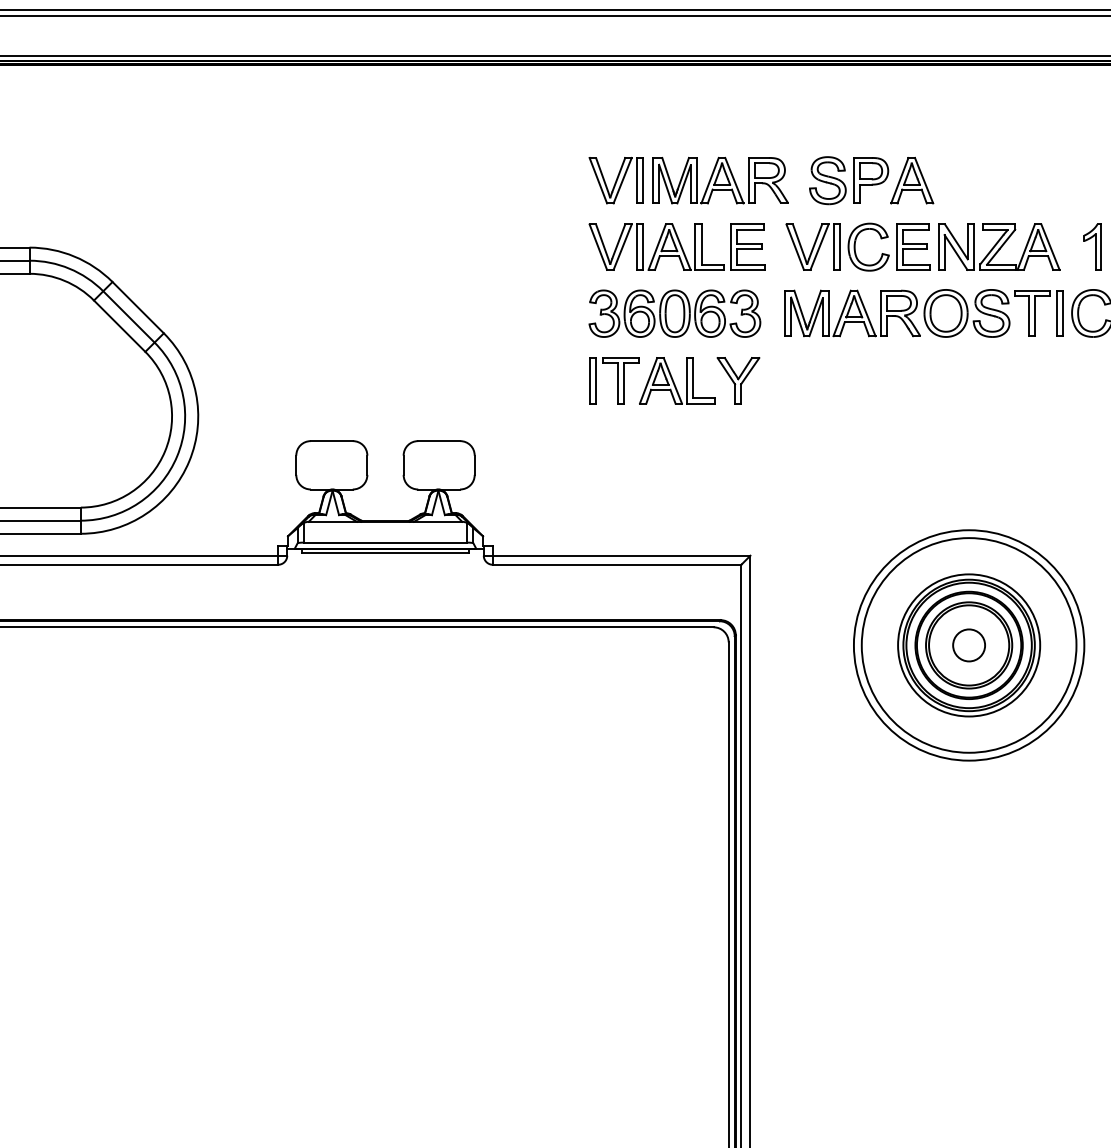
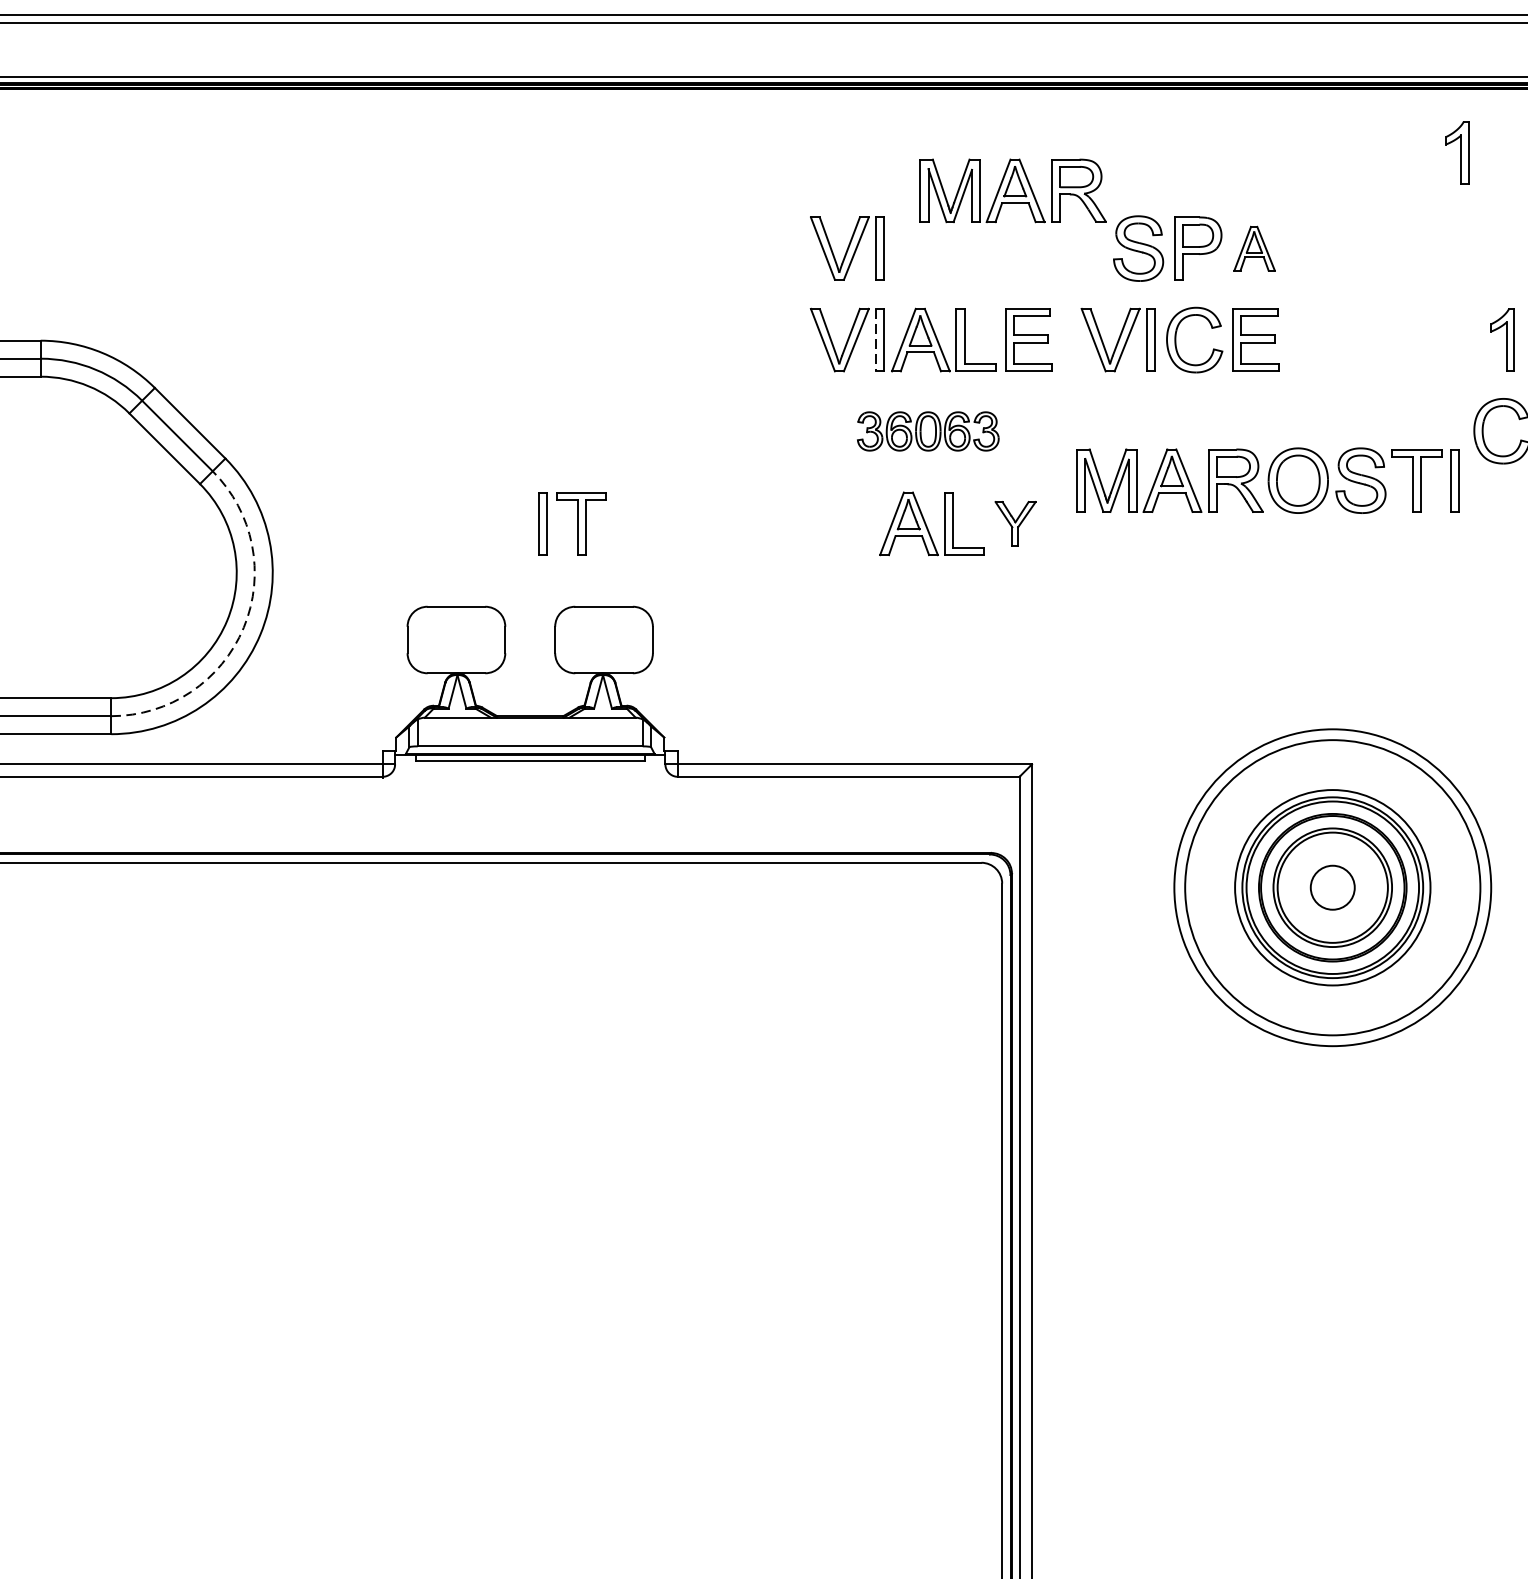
part: (1059, 110) -> (1457, 152), added
part: (720, 180) -> (1012, 190), moved
part: (912, 180) -> (1254, 248), size x0.7
part: (999, 246) -> (1374, 339), removed
line: (636, 247) -> (875, 340), solid -> dashed
part: (674, 313) -> (927, 431), size x0.6
part: (923, 313) -> (1267, 480), moved
part: (614, 380) -> (572, 523), moved
part: (738, 380) -> (1015, 523), size x0.7
arc: (177, 456) -> (244, 627), solid -> dashed

